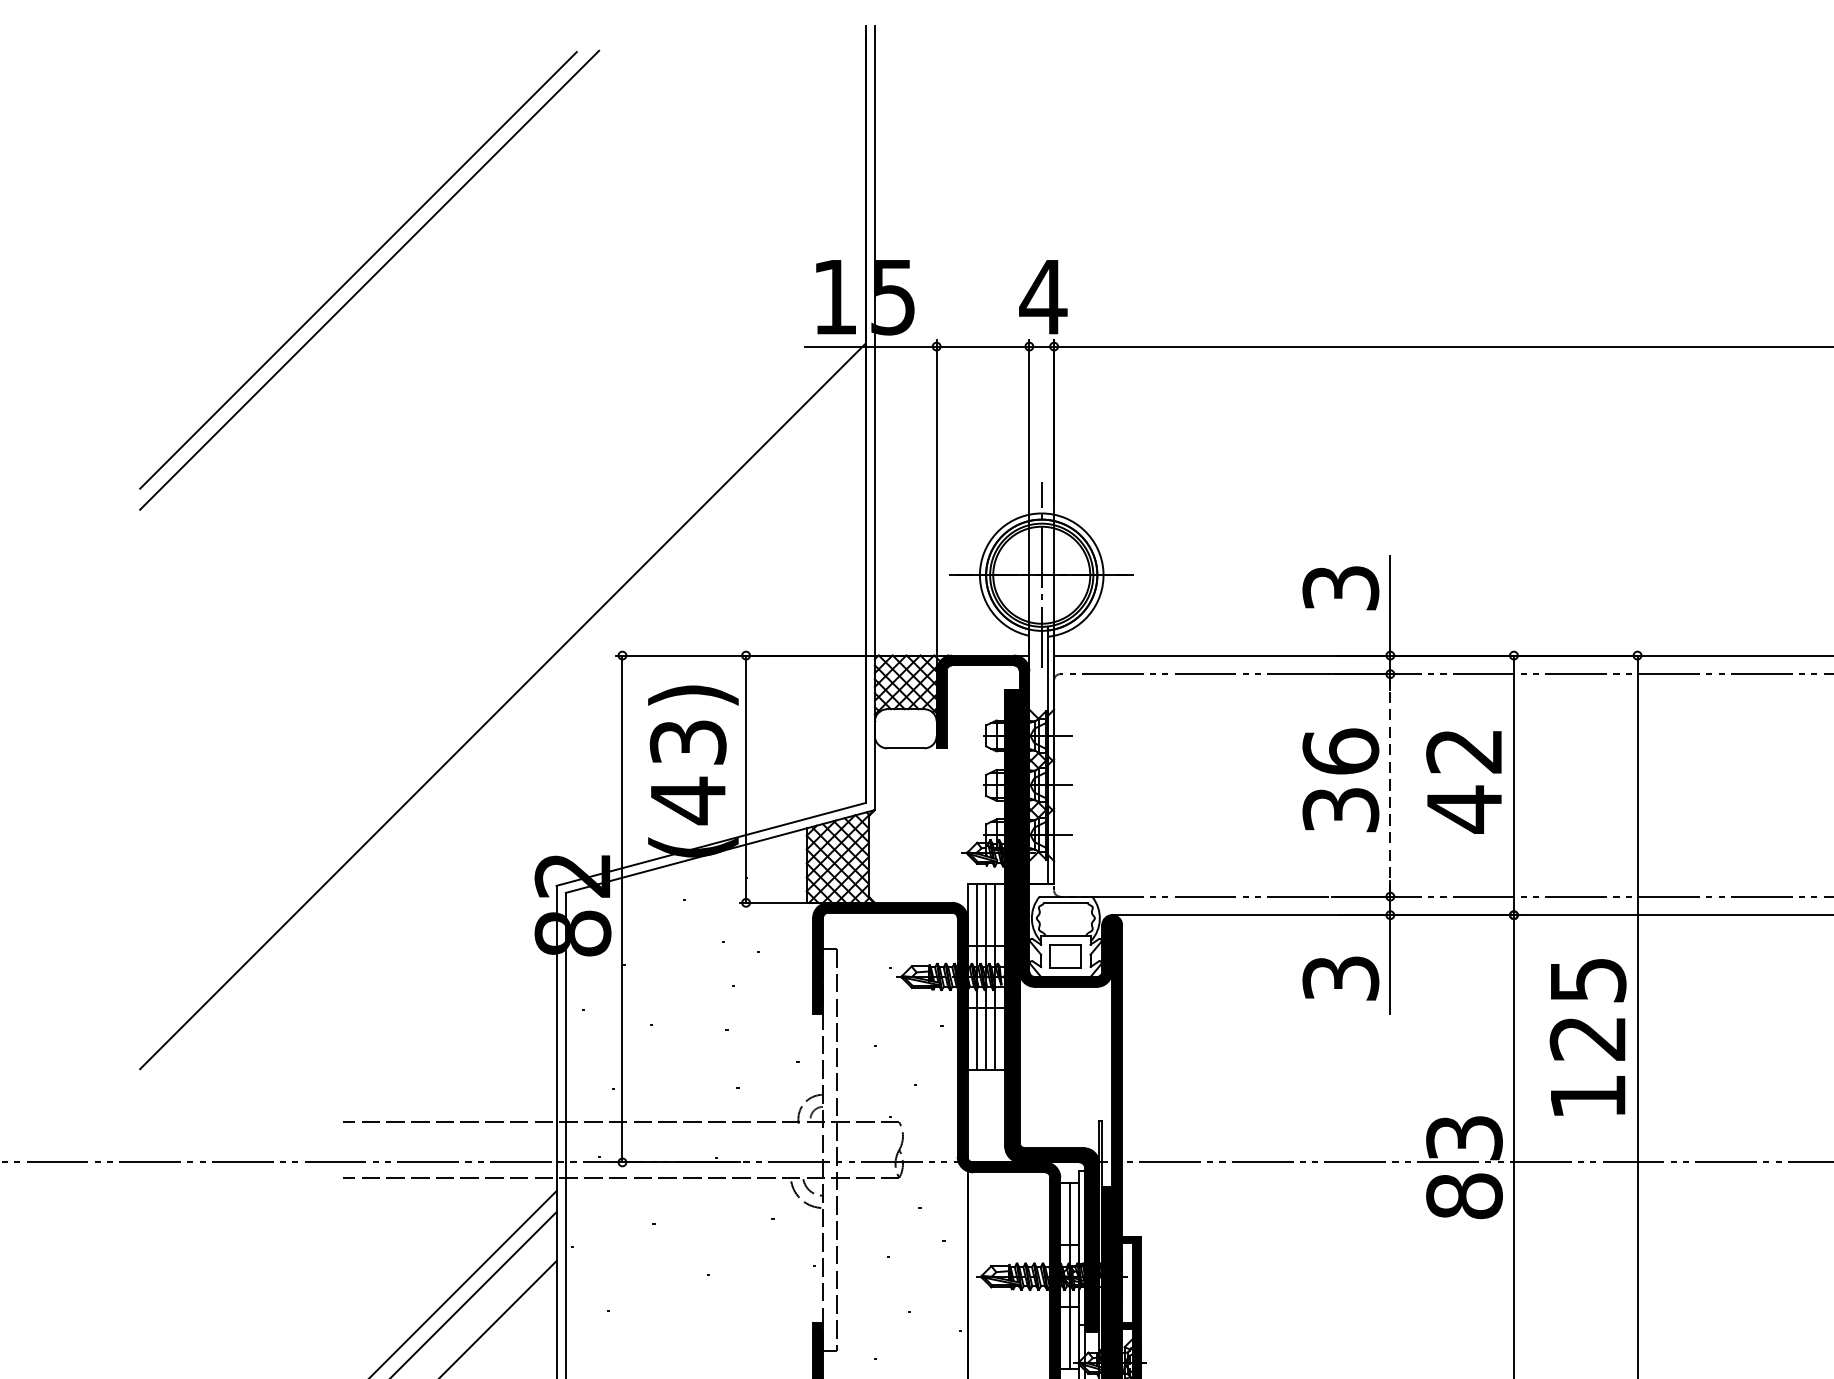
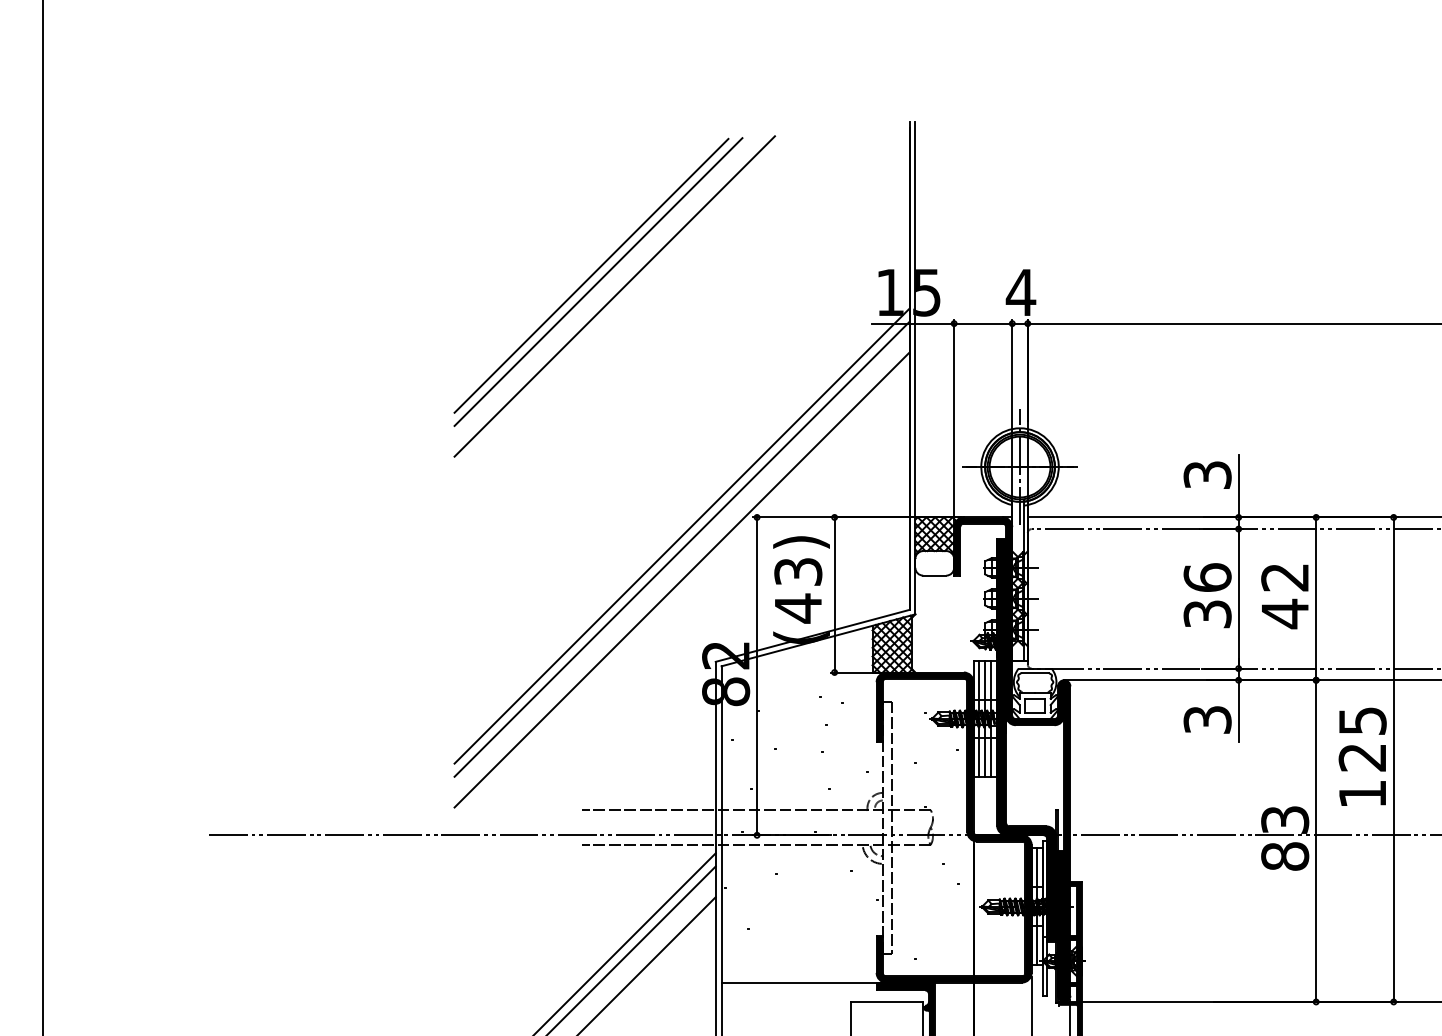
line: (395, 303) -> (614, 296), added
line: (501, 684) -> (681, 535), added
line: (501, 754) -> (681, 579), added
line: (1390, 784) -> (1238, 598), dashed -> solid

